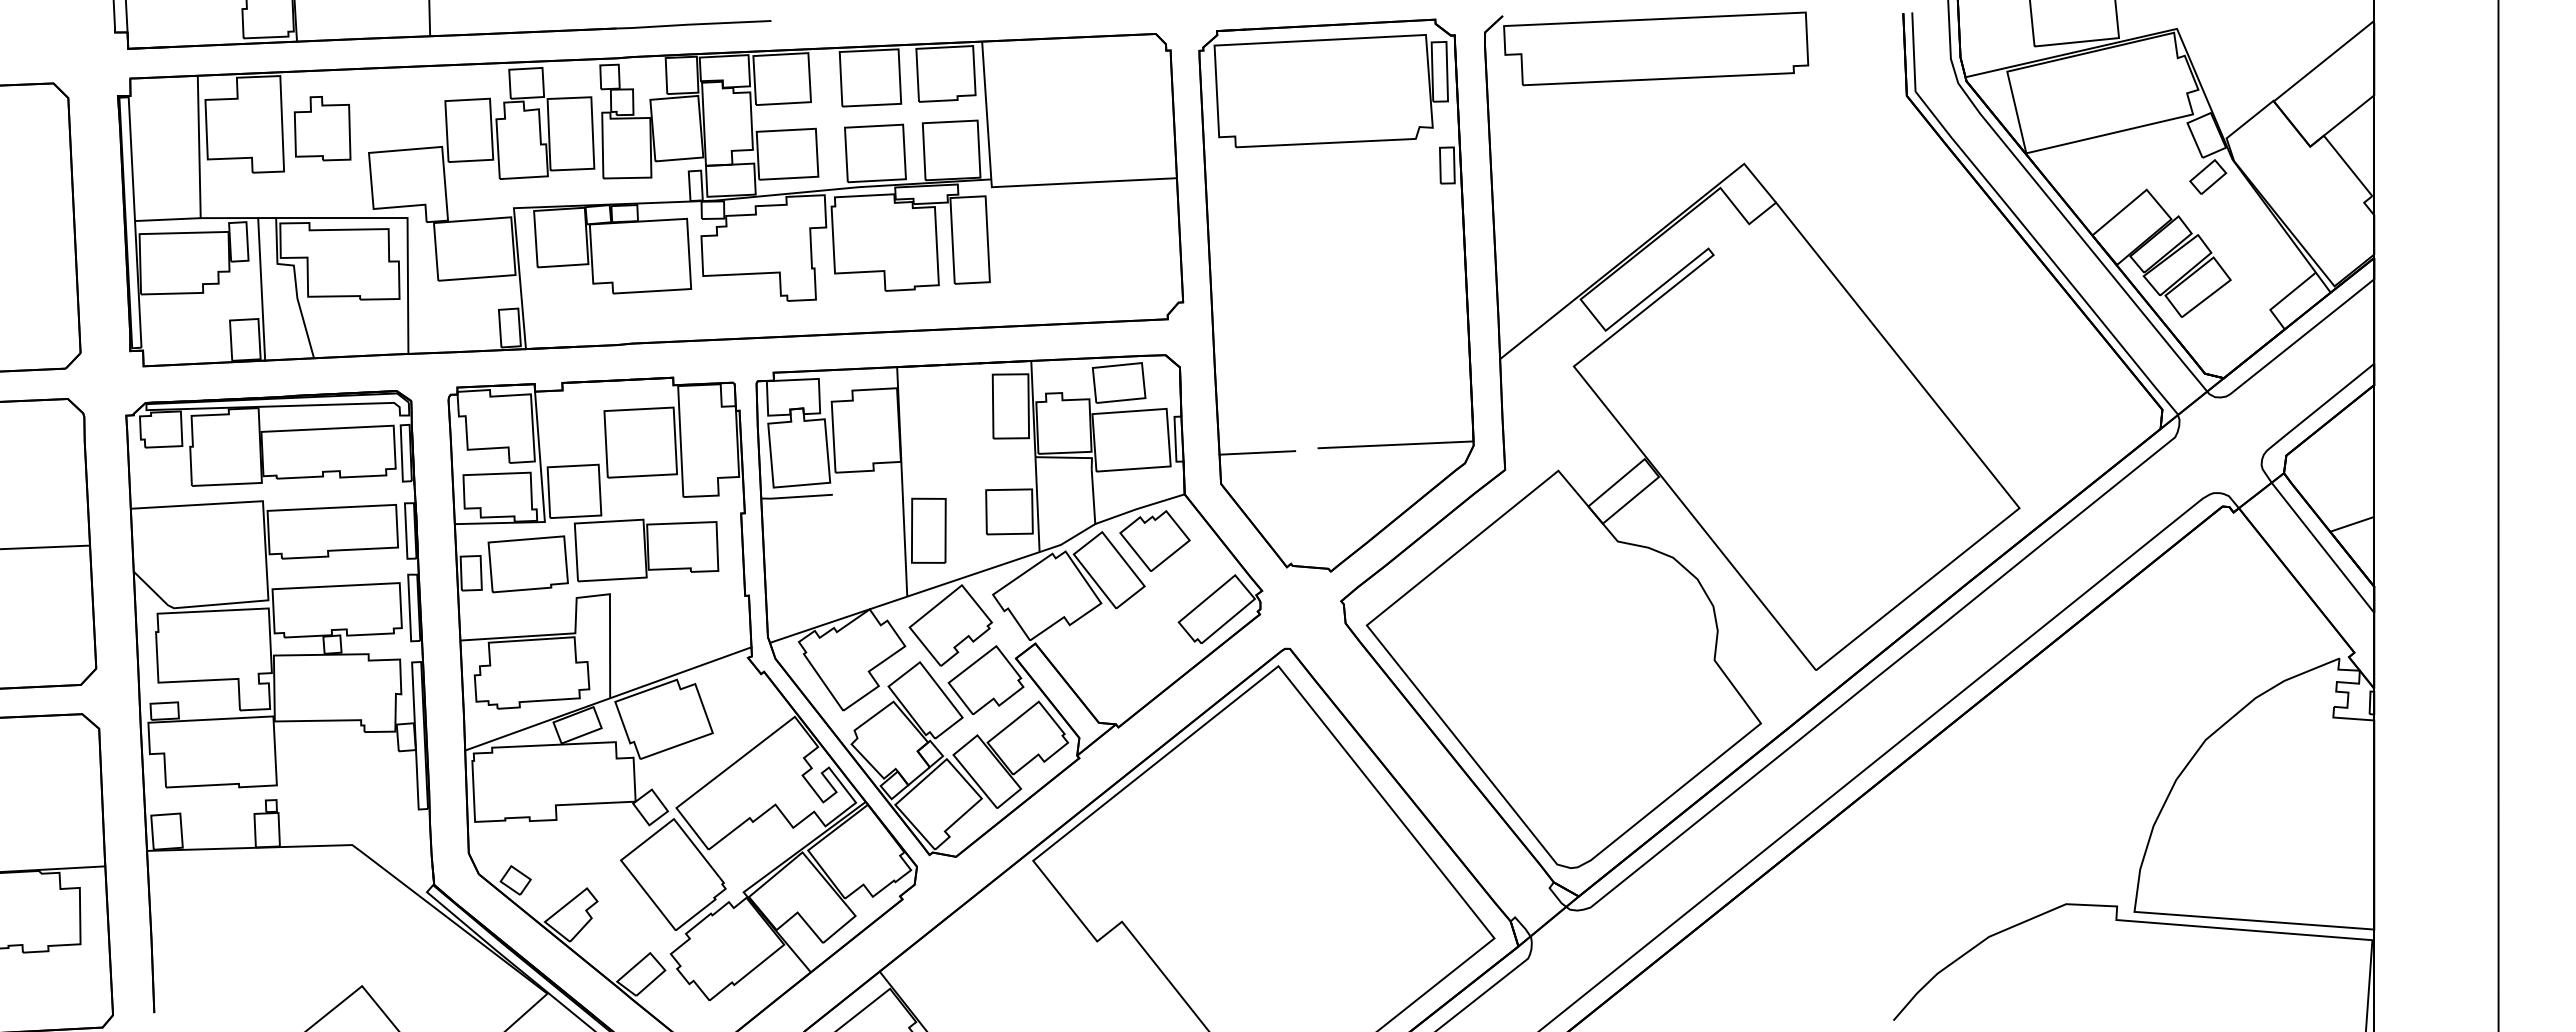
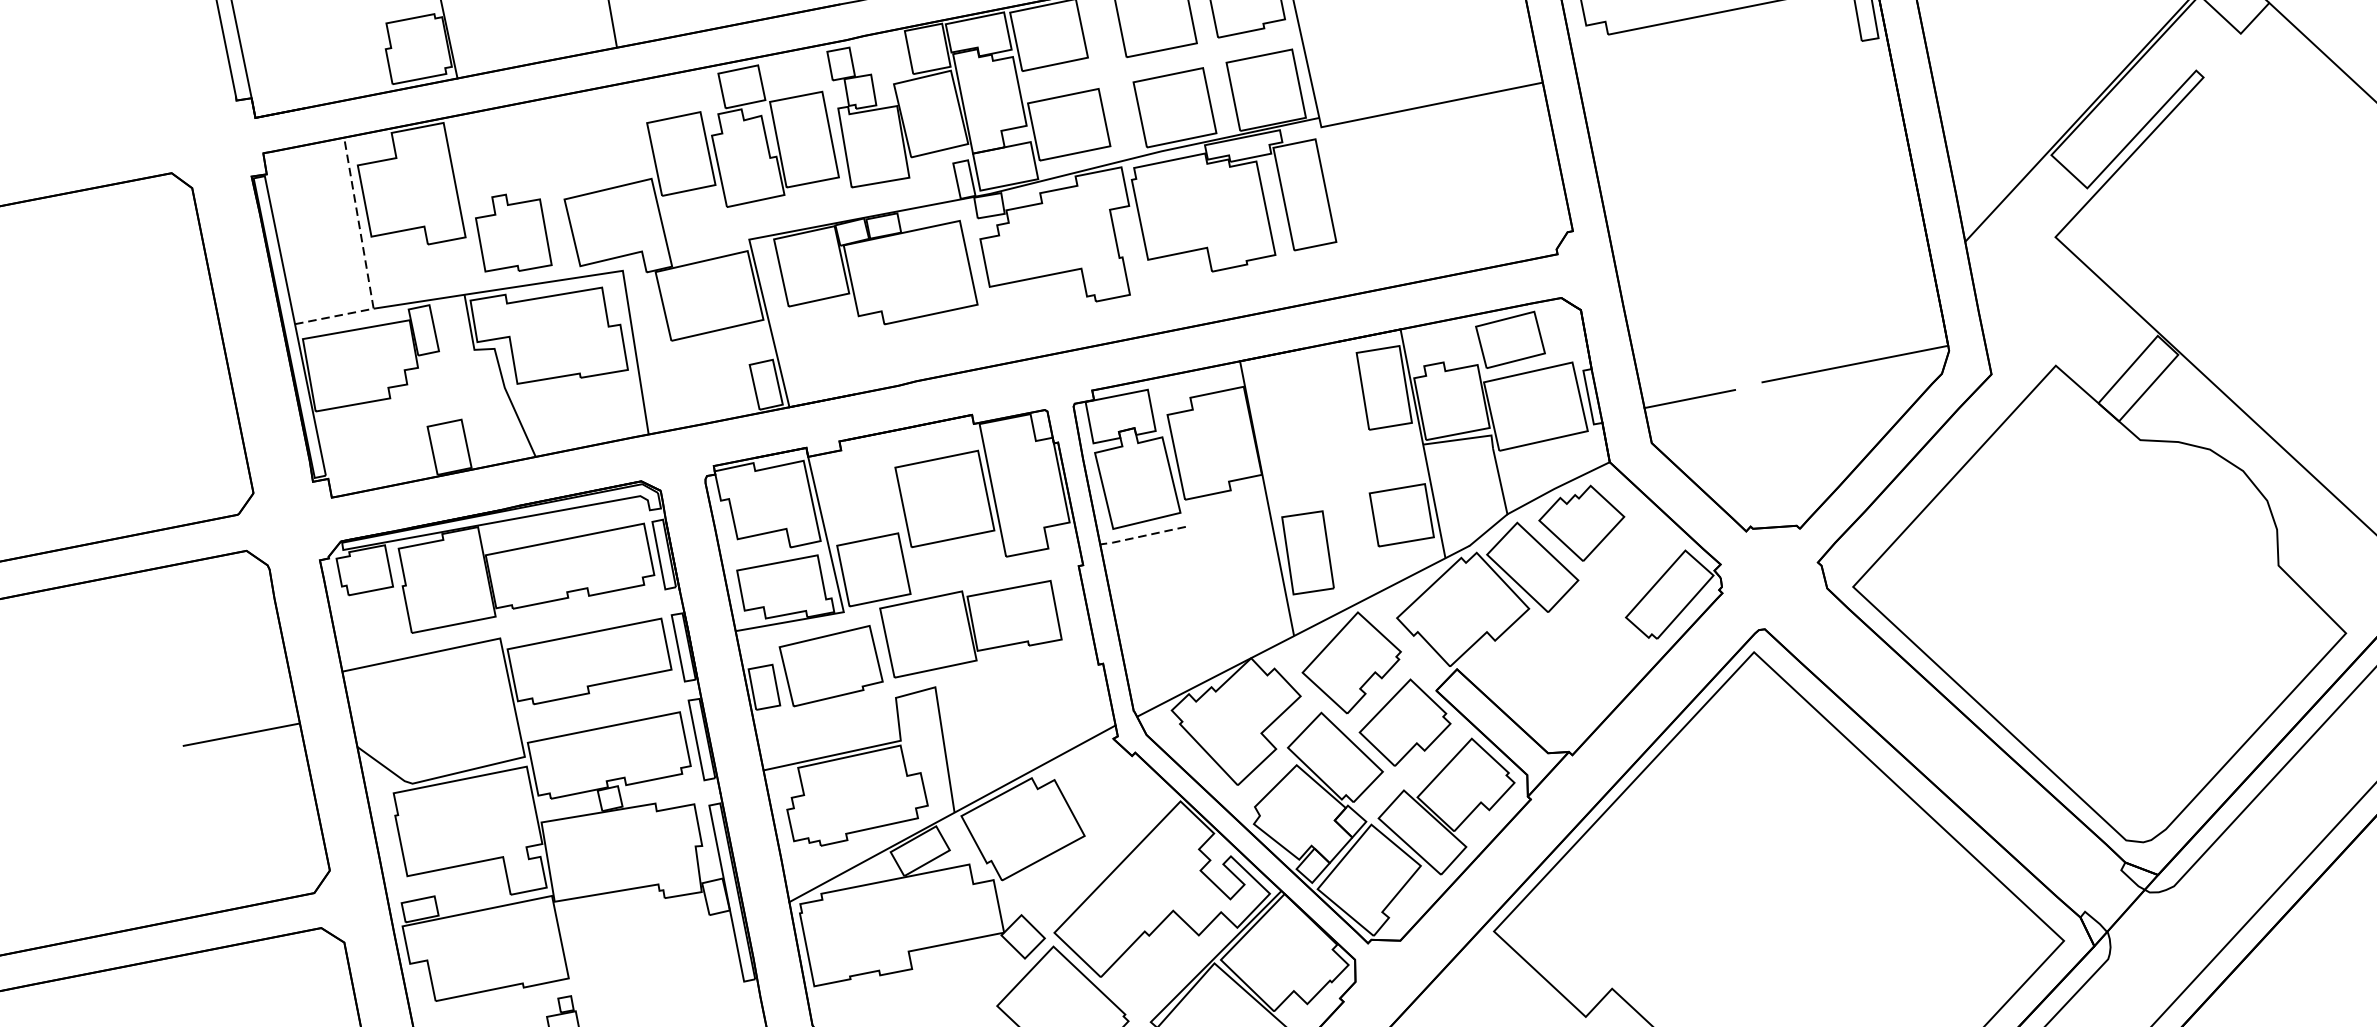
part: (322, 128) -> (512, 232), moved
line: (199, 180) -> (365, 263), solid -> dashed
line: (261, 289) -> (459, 383), removed
line: (796, 497) -> (1142, 536), solid -> dashed

